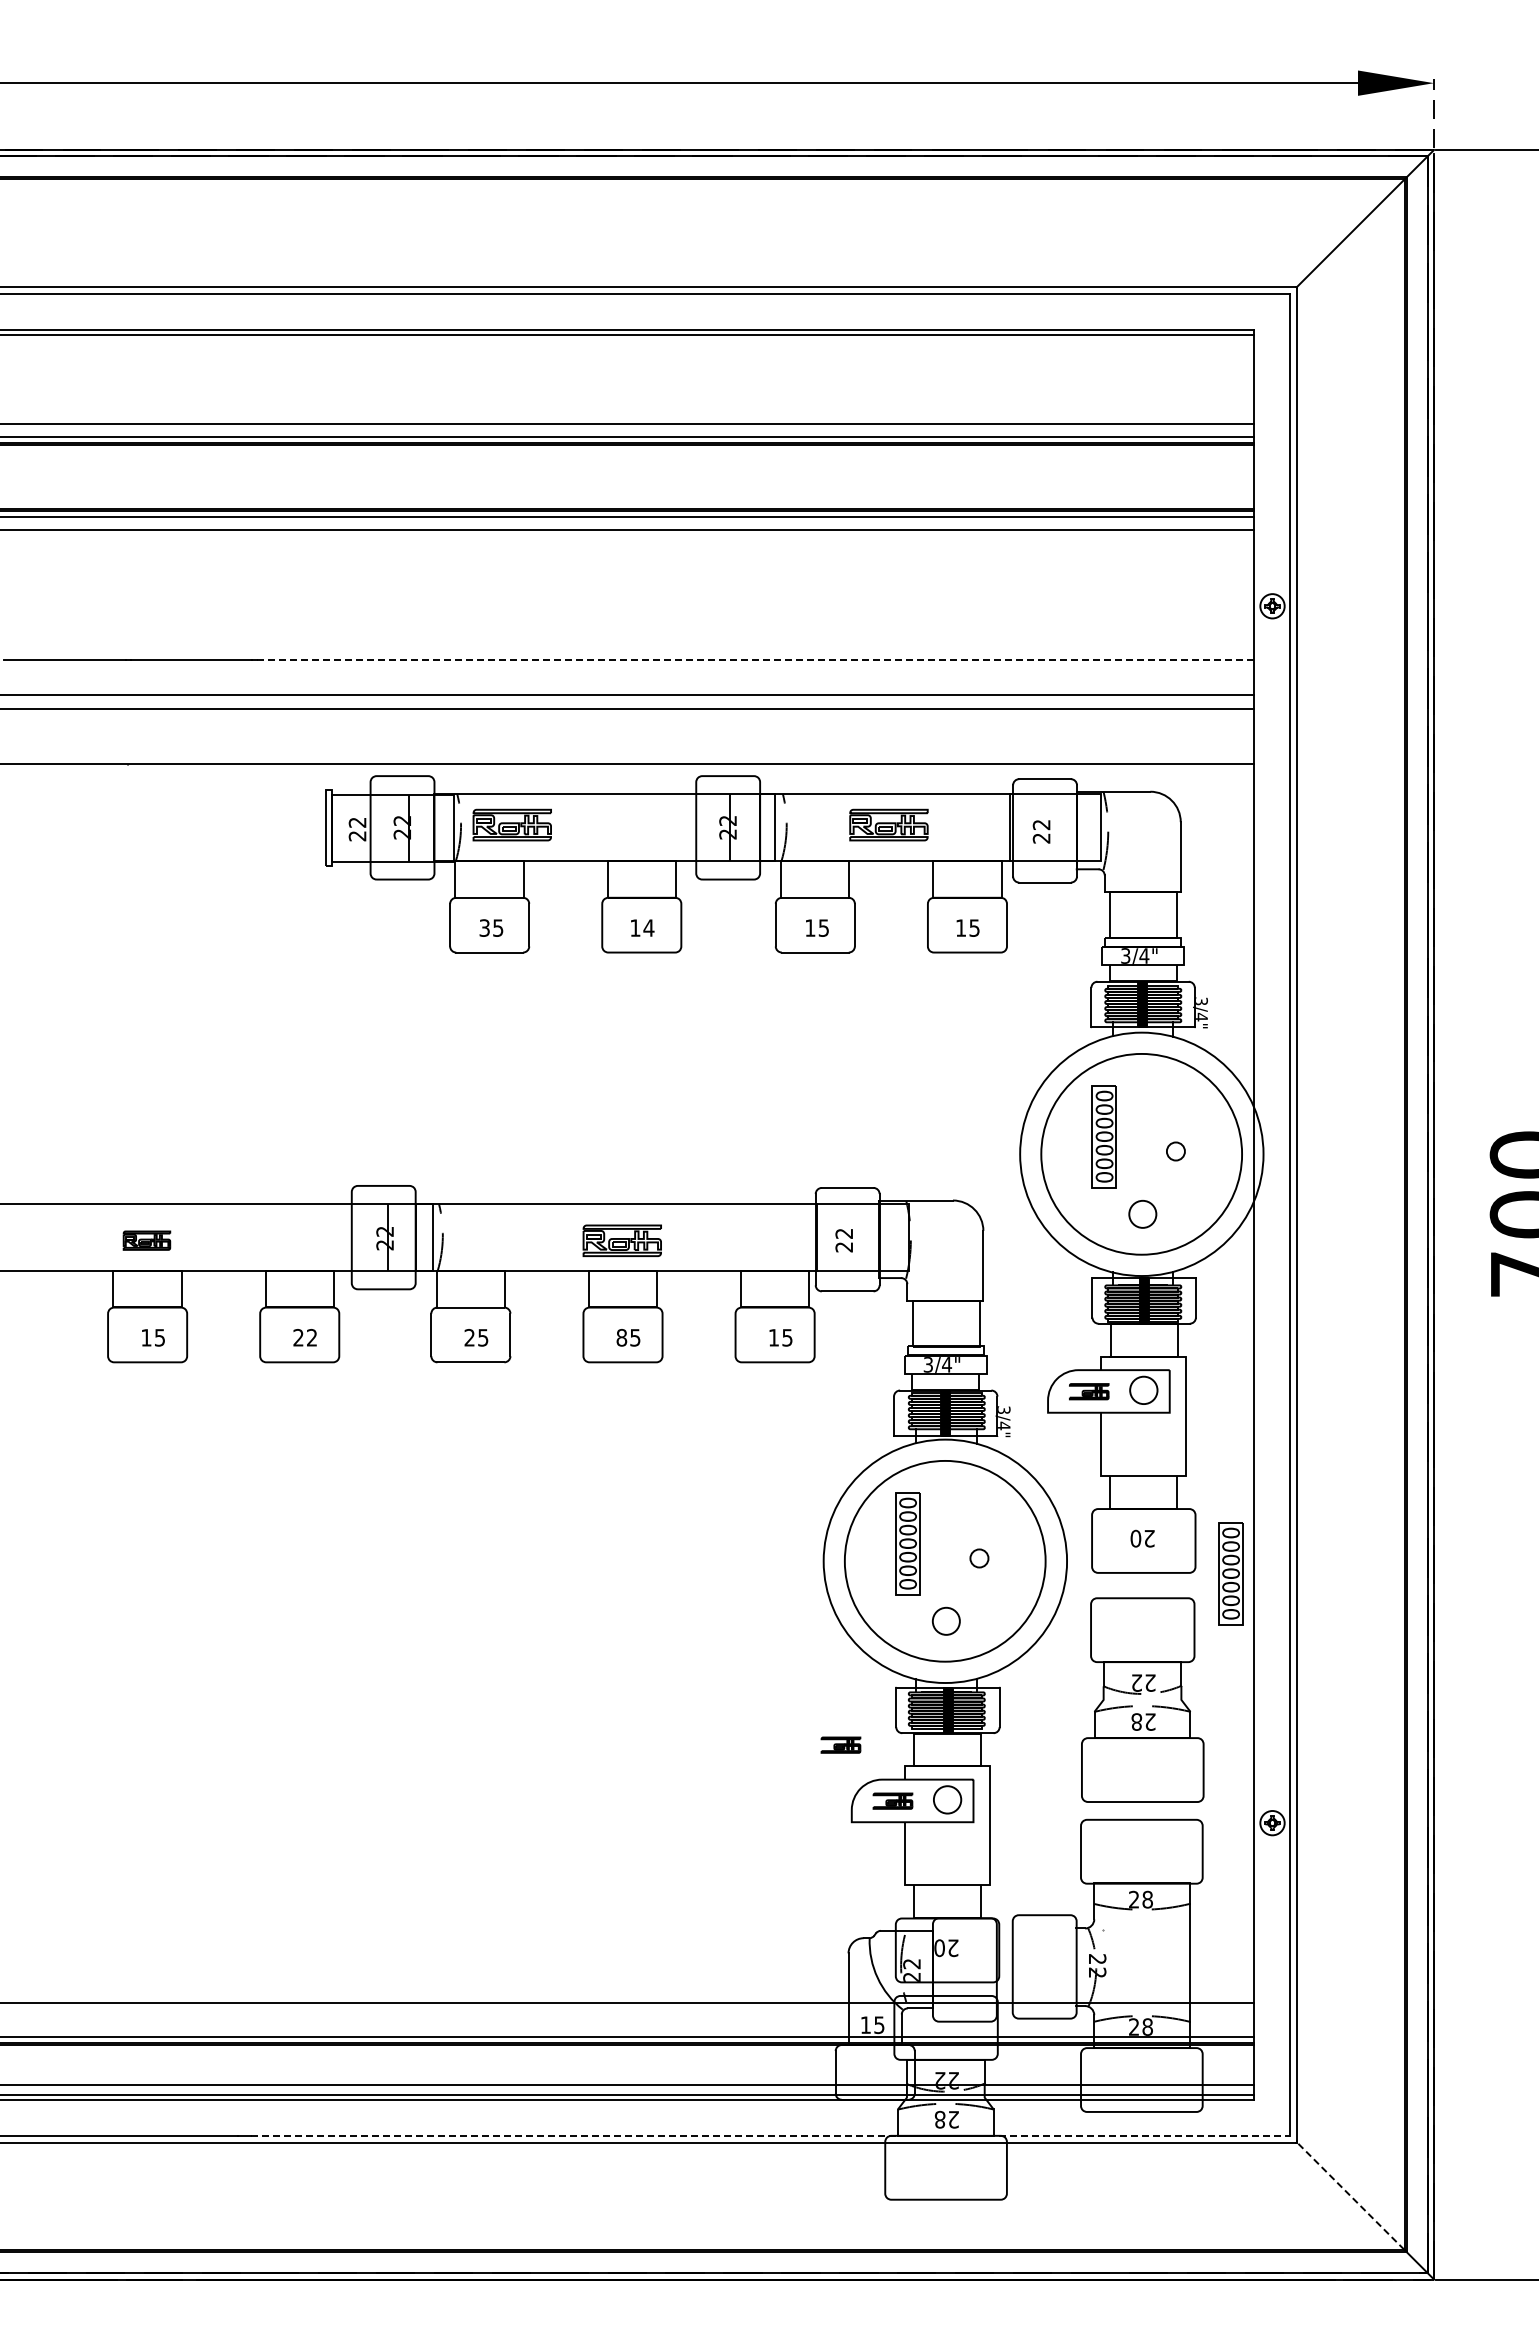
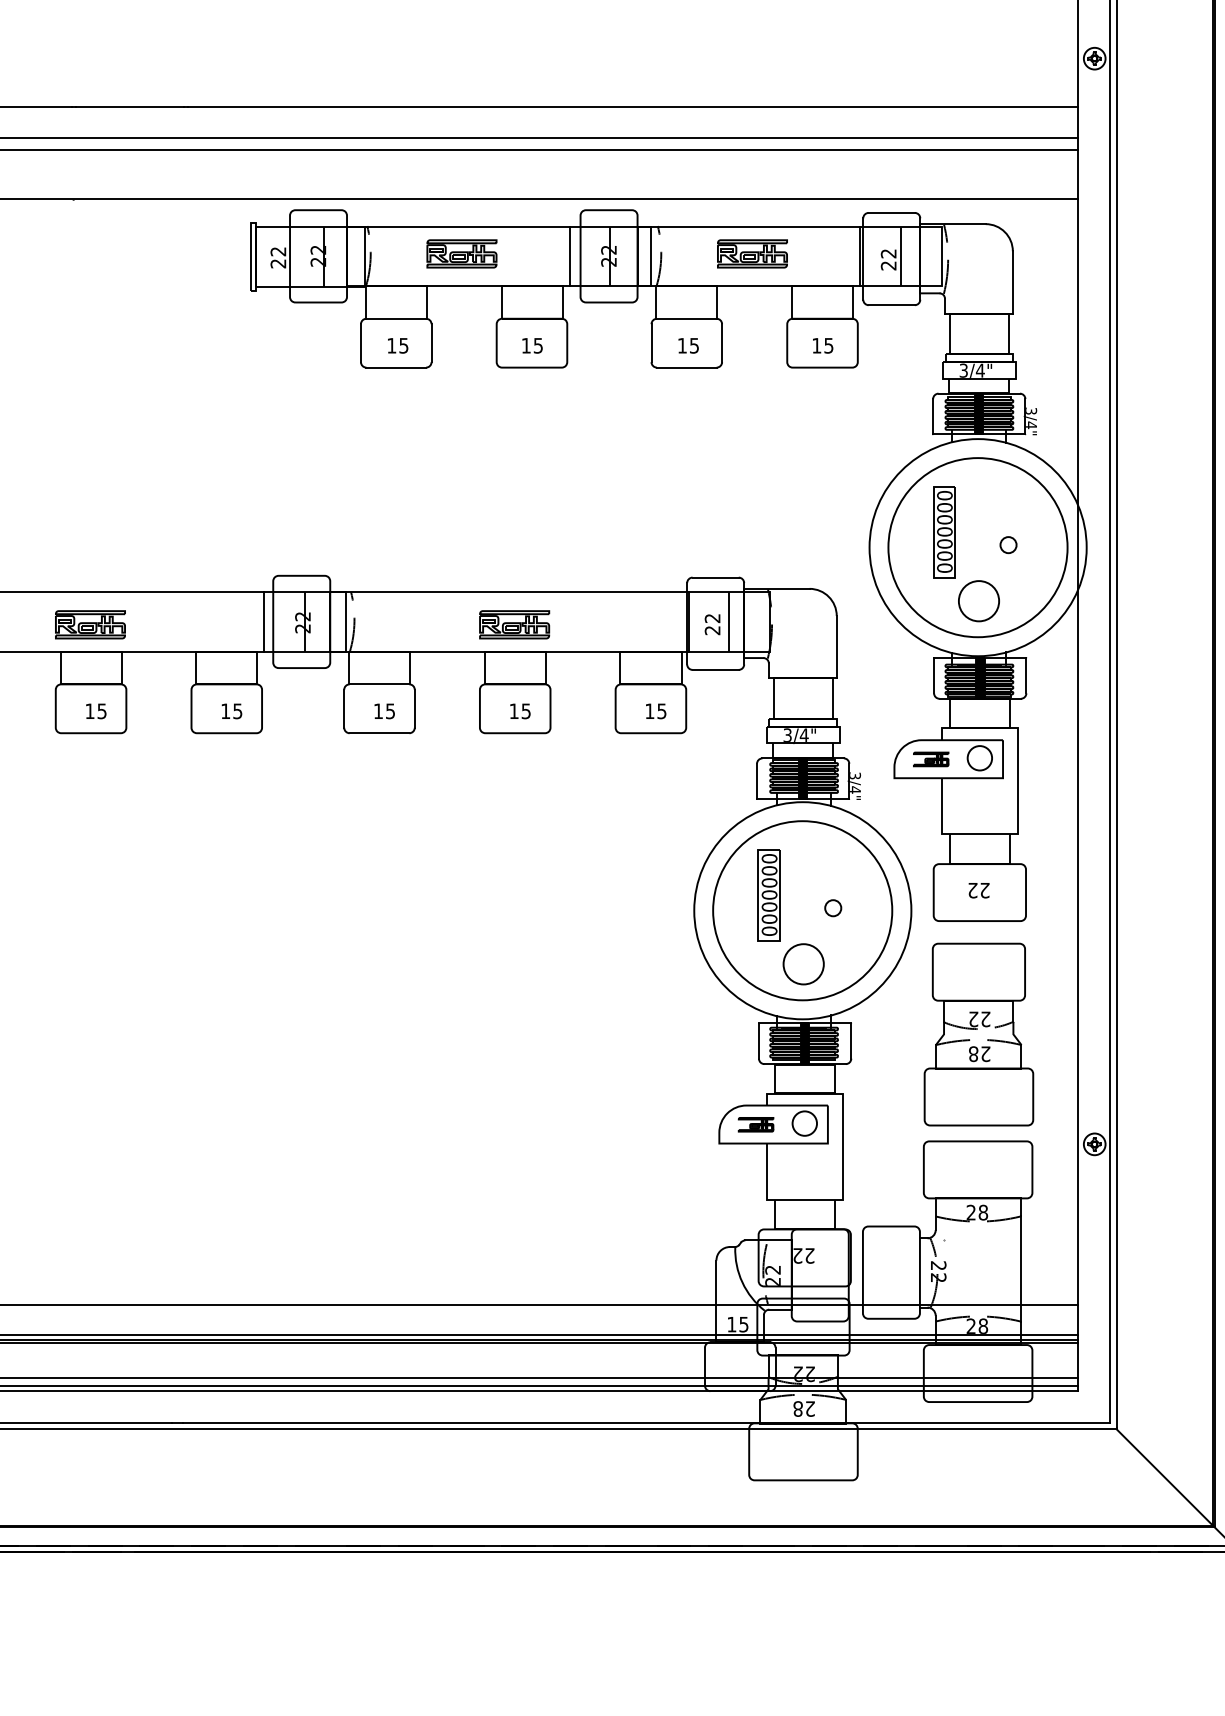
line: (755, 660) -> (633, 107), dashed -> solid
part: (511, 824) -> (461, 253), moved
line: (683, 827) -> (569, 256), added
line: (1055, 827) -> (901, 256), added
text: (484, 927) -> (391, 345), 35 -> 15
text: (648, 927) -> (537, 345), 14 -> 15
circle: (1142, 1213) -> (978, 600), size x1.67
line: (341, 1237) -> (264, 621), added
line: (862, 1237) -> (728, 621), added
part: (146, 1240) -> (90, 624), size x1.67
text: (304, 1337) -> (231, 711), 22 -> 15
text: (469, 1337) -> (378, 711), 25 -> 15
text: (621, 1337) -> (513, 711), 85 -> 15
text: (1135, 1538) -> (972, 890), 20 -> 22
part: (1230, 1573) -> (1057, 921), removed
circle: (945, 1620) -> (802, 963), size x1.67
part: (840, 1744) -> (709, 1074), removed
text: (939, 1947) -> (797, 1255), 20 -> 22
line: (770, 2135) -> (646, 1423), dashed -> solid
line: (1350, 2196) -> (1164, 1477), dashed -> solid

